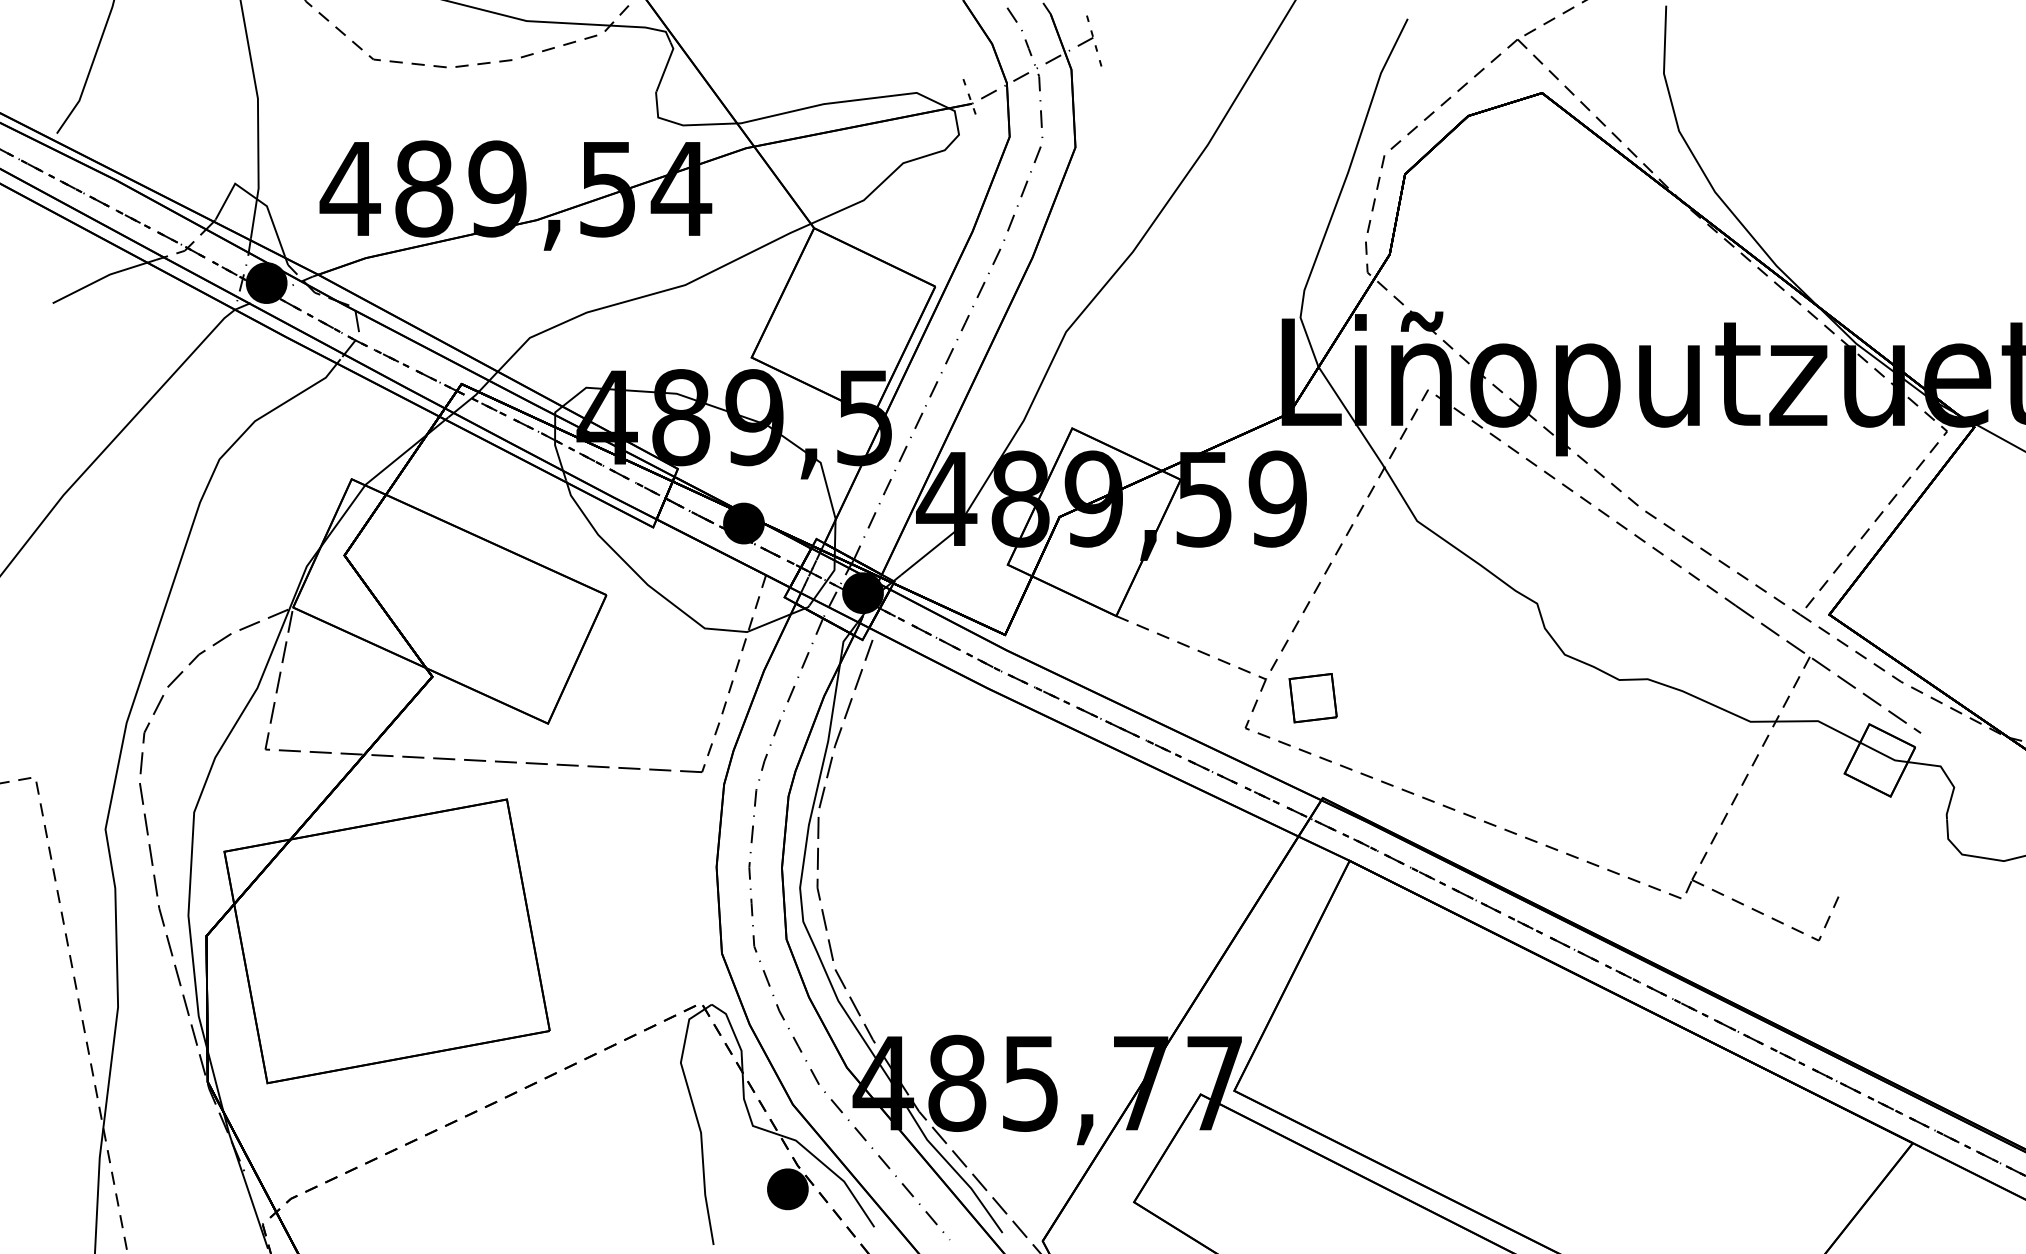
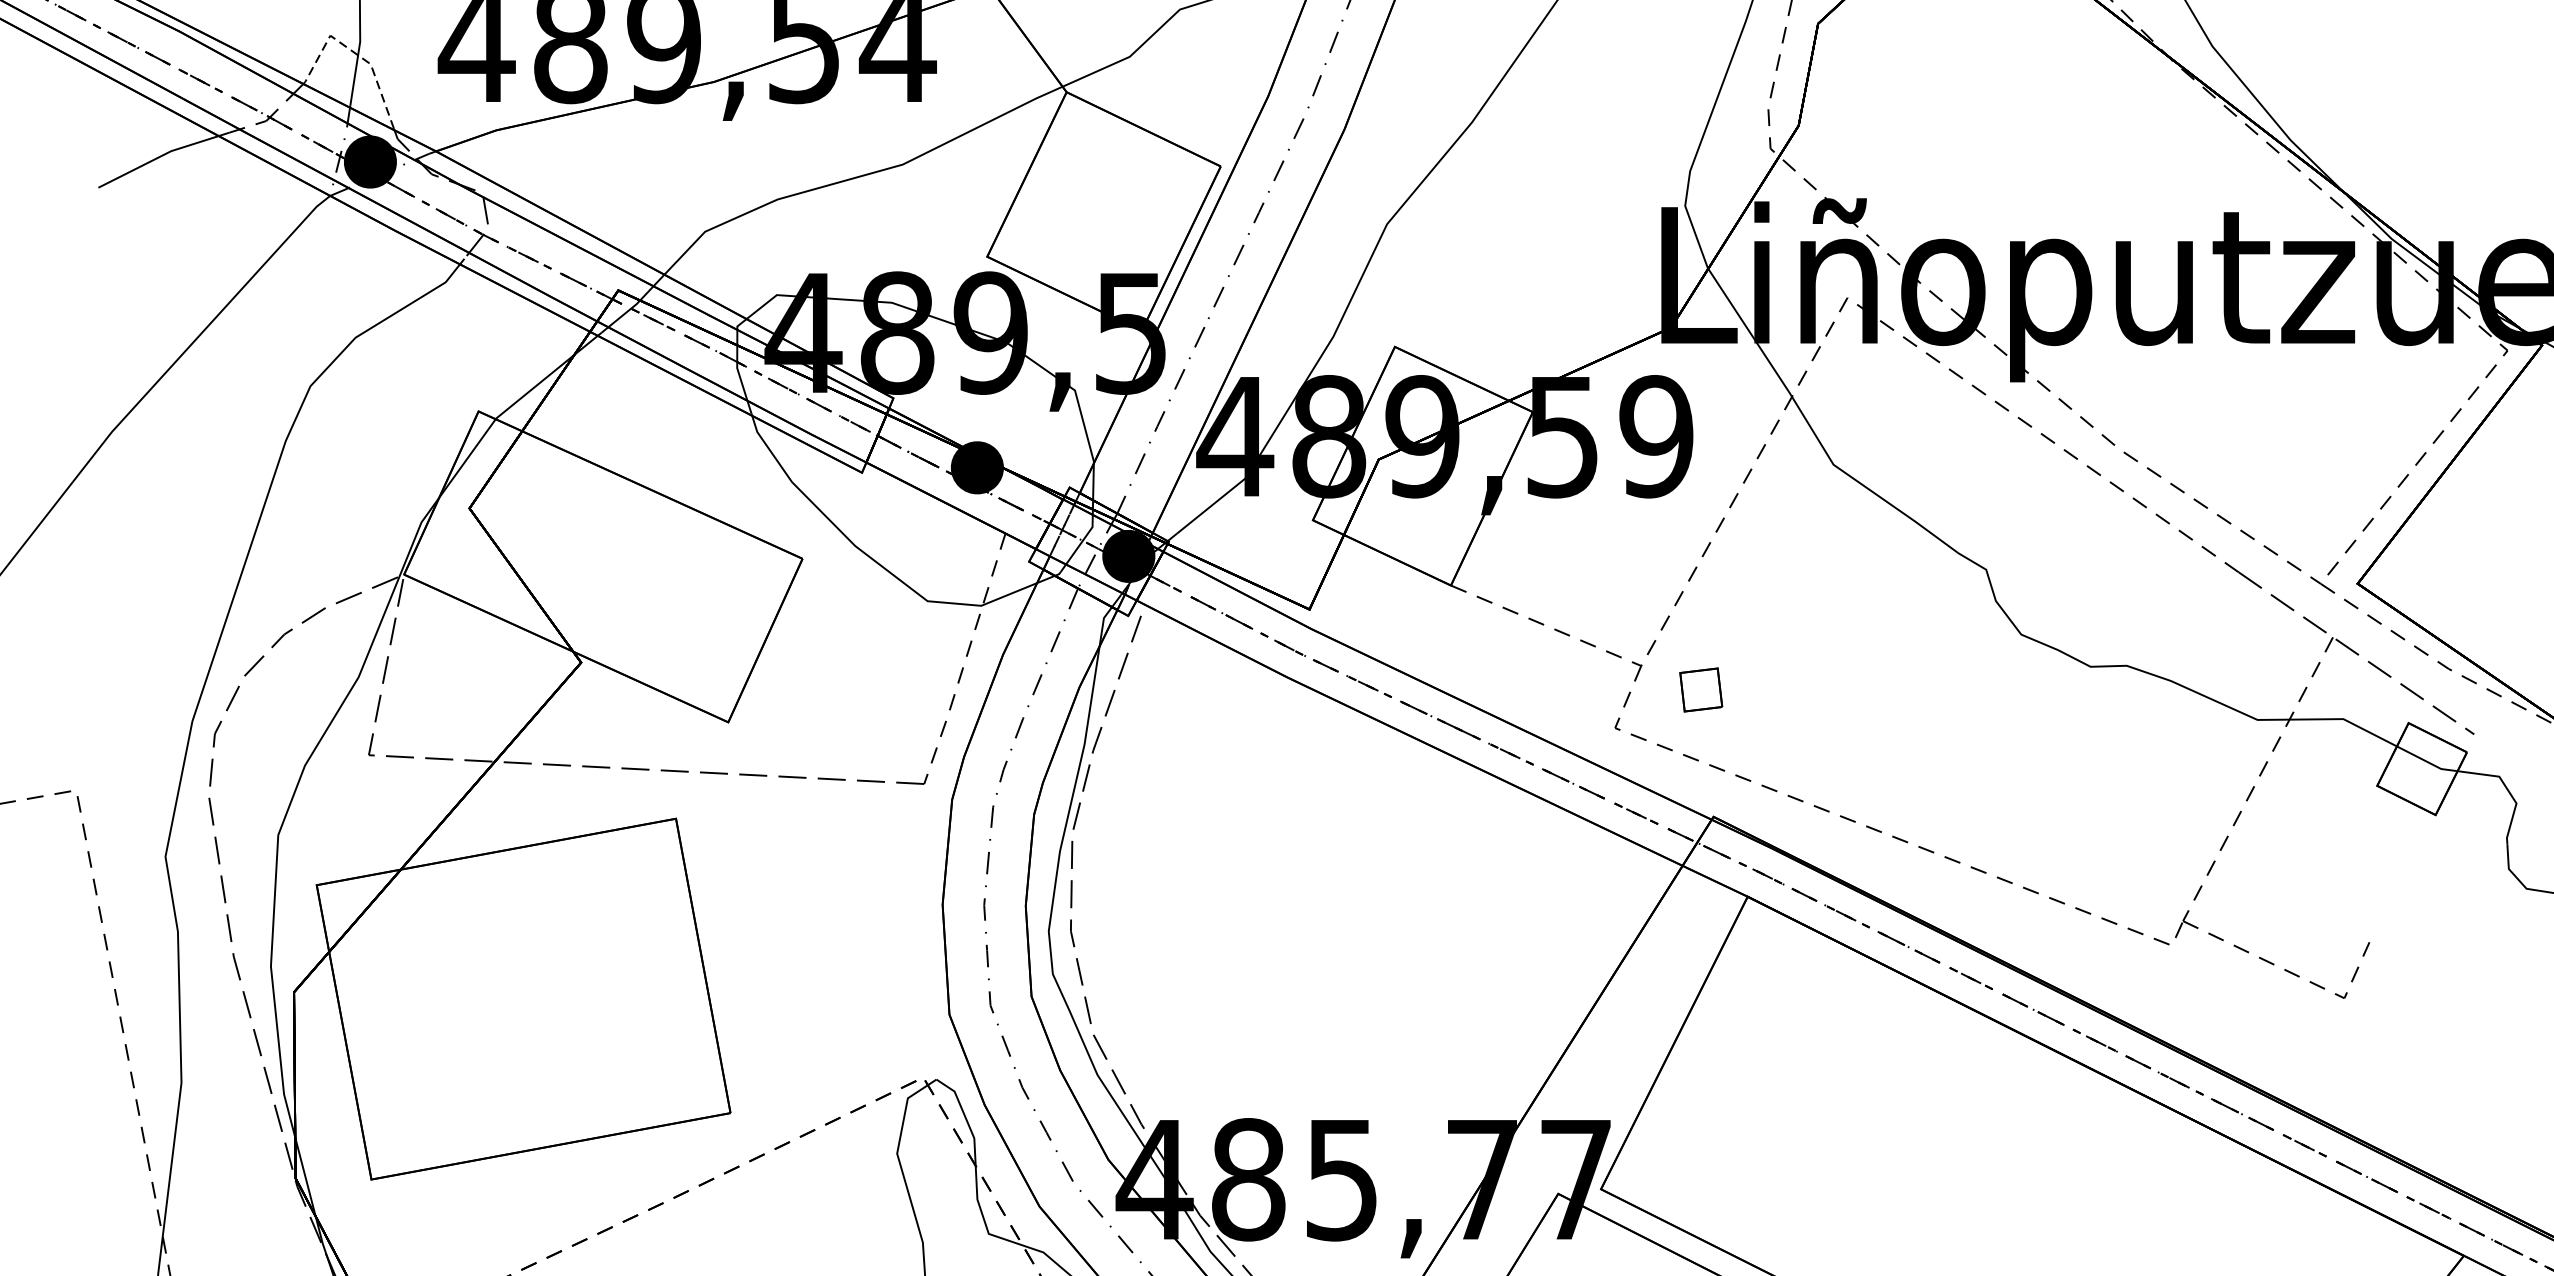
line: (256, 198) -> (357, 54), solid -> dashed
part: (1312, 698) -> (1700, 690), size x0.7

